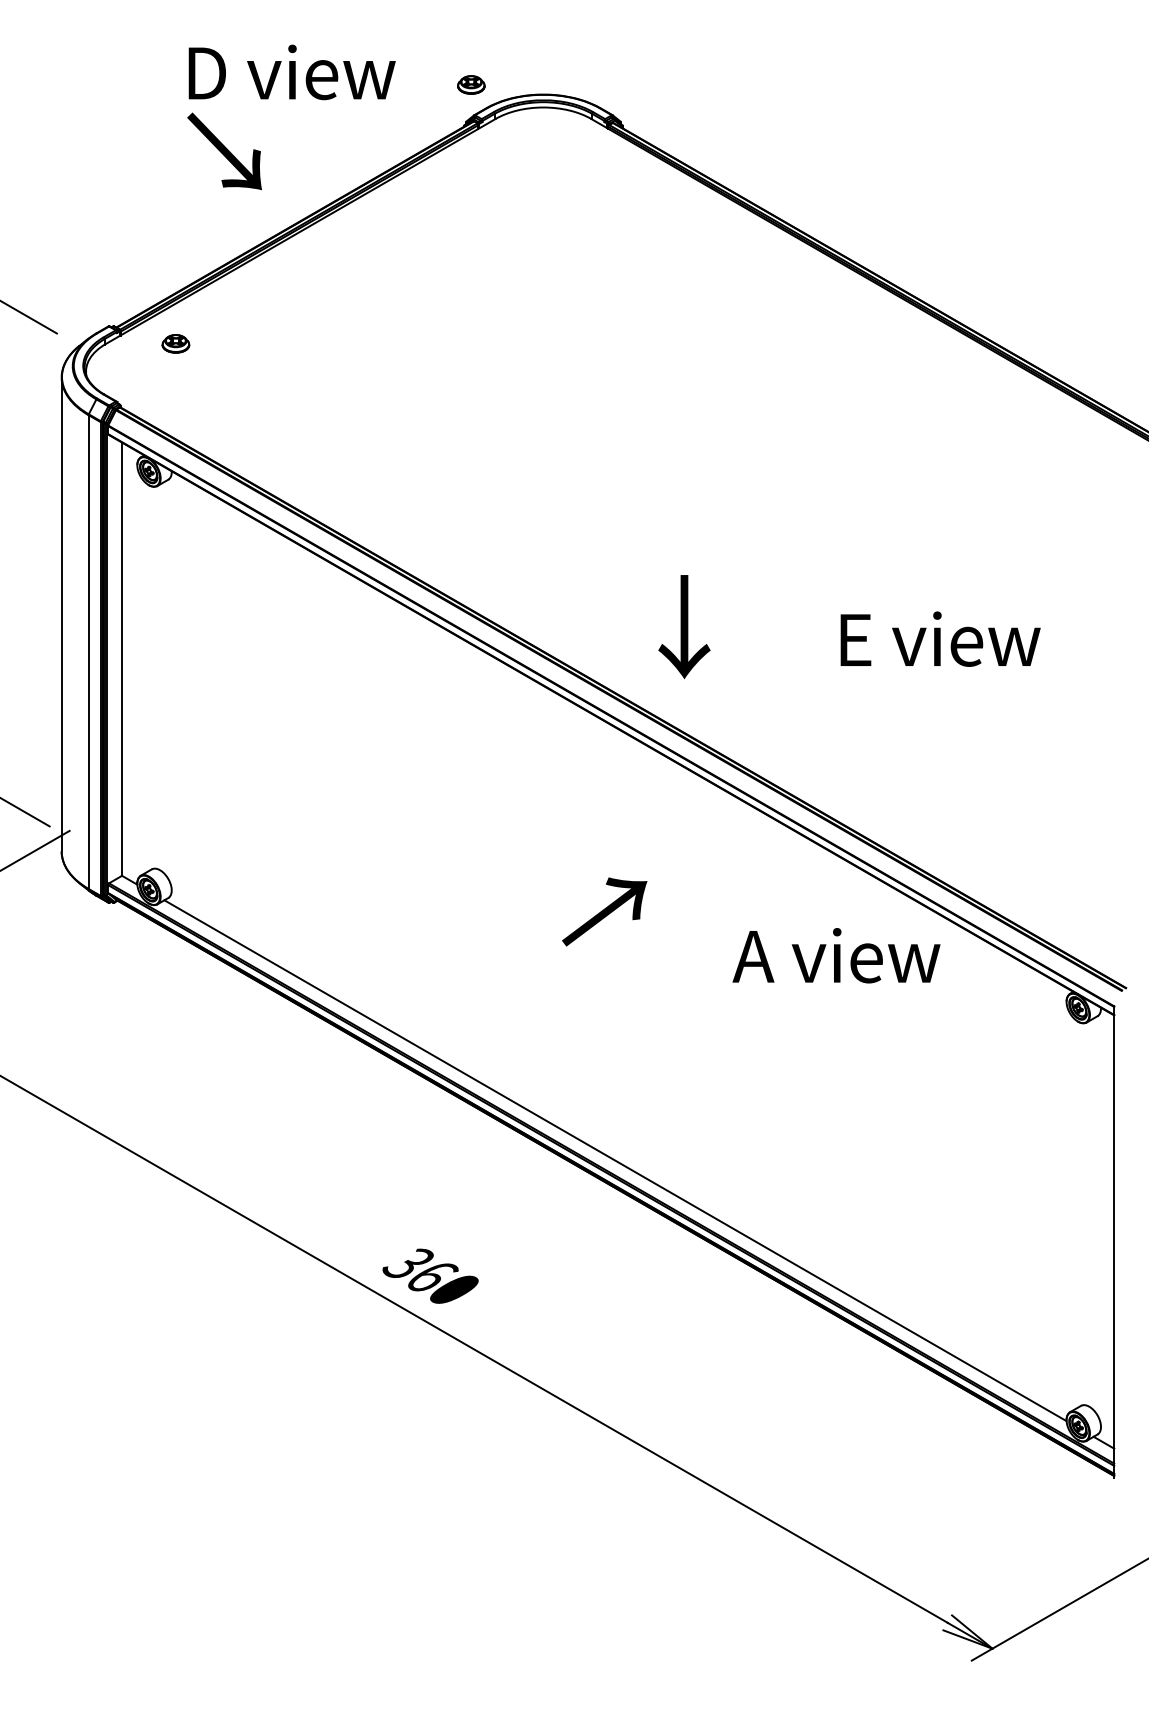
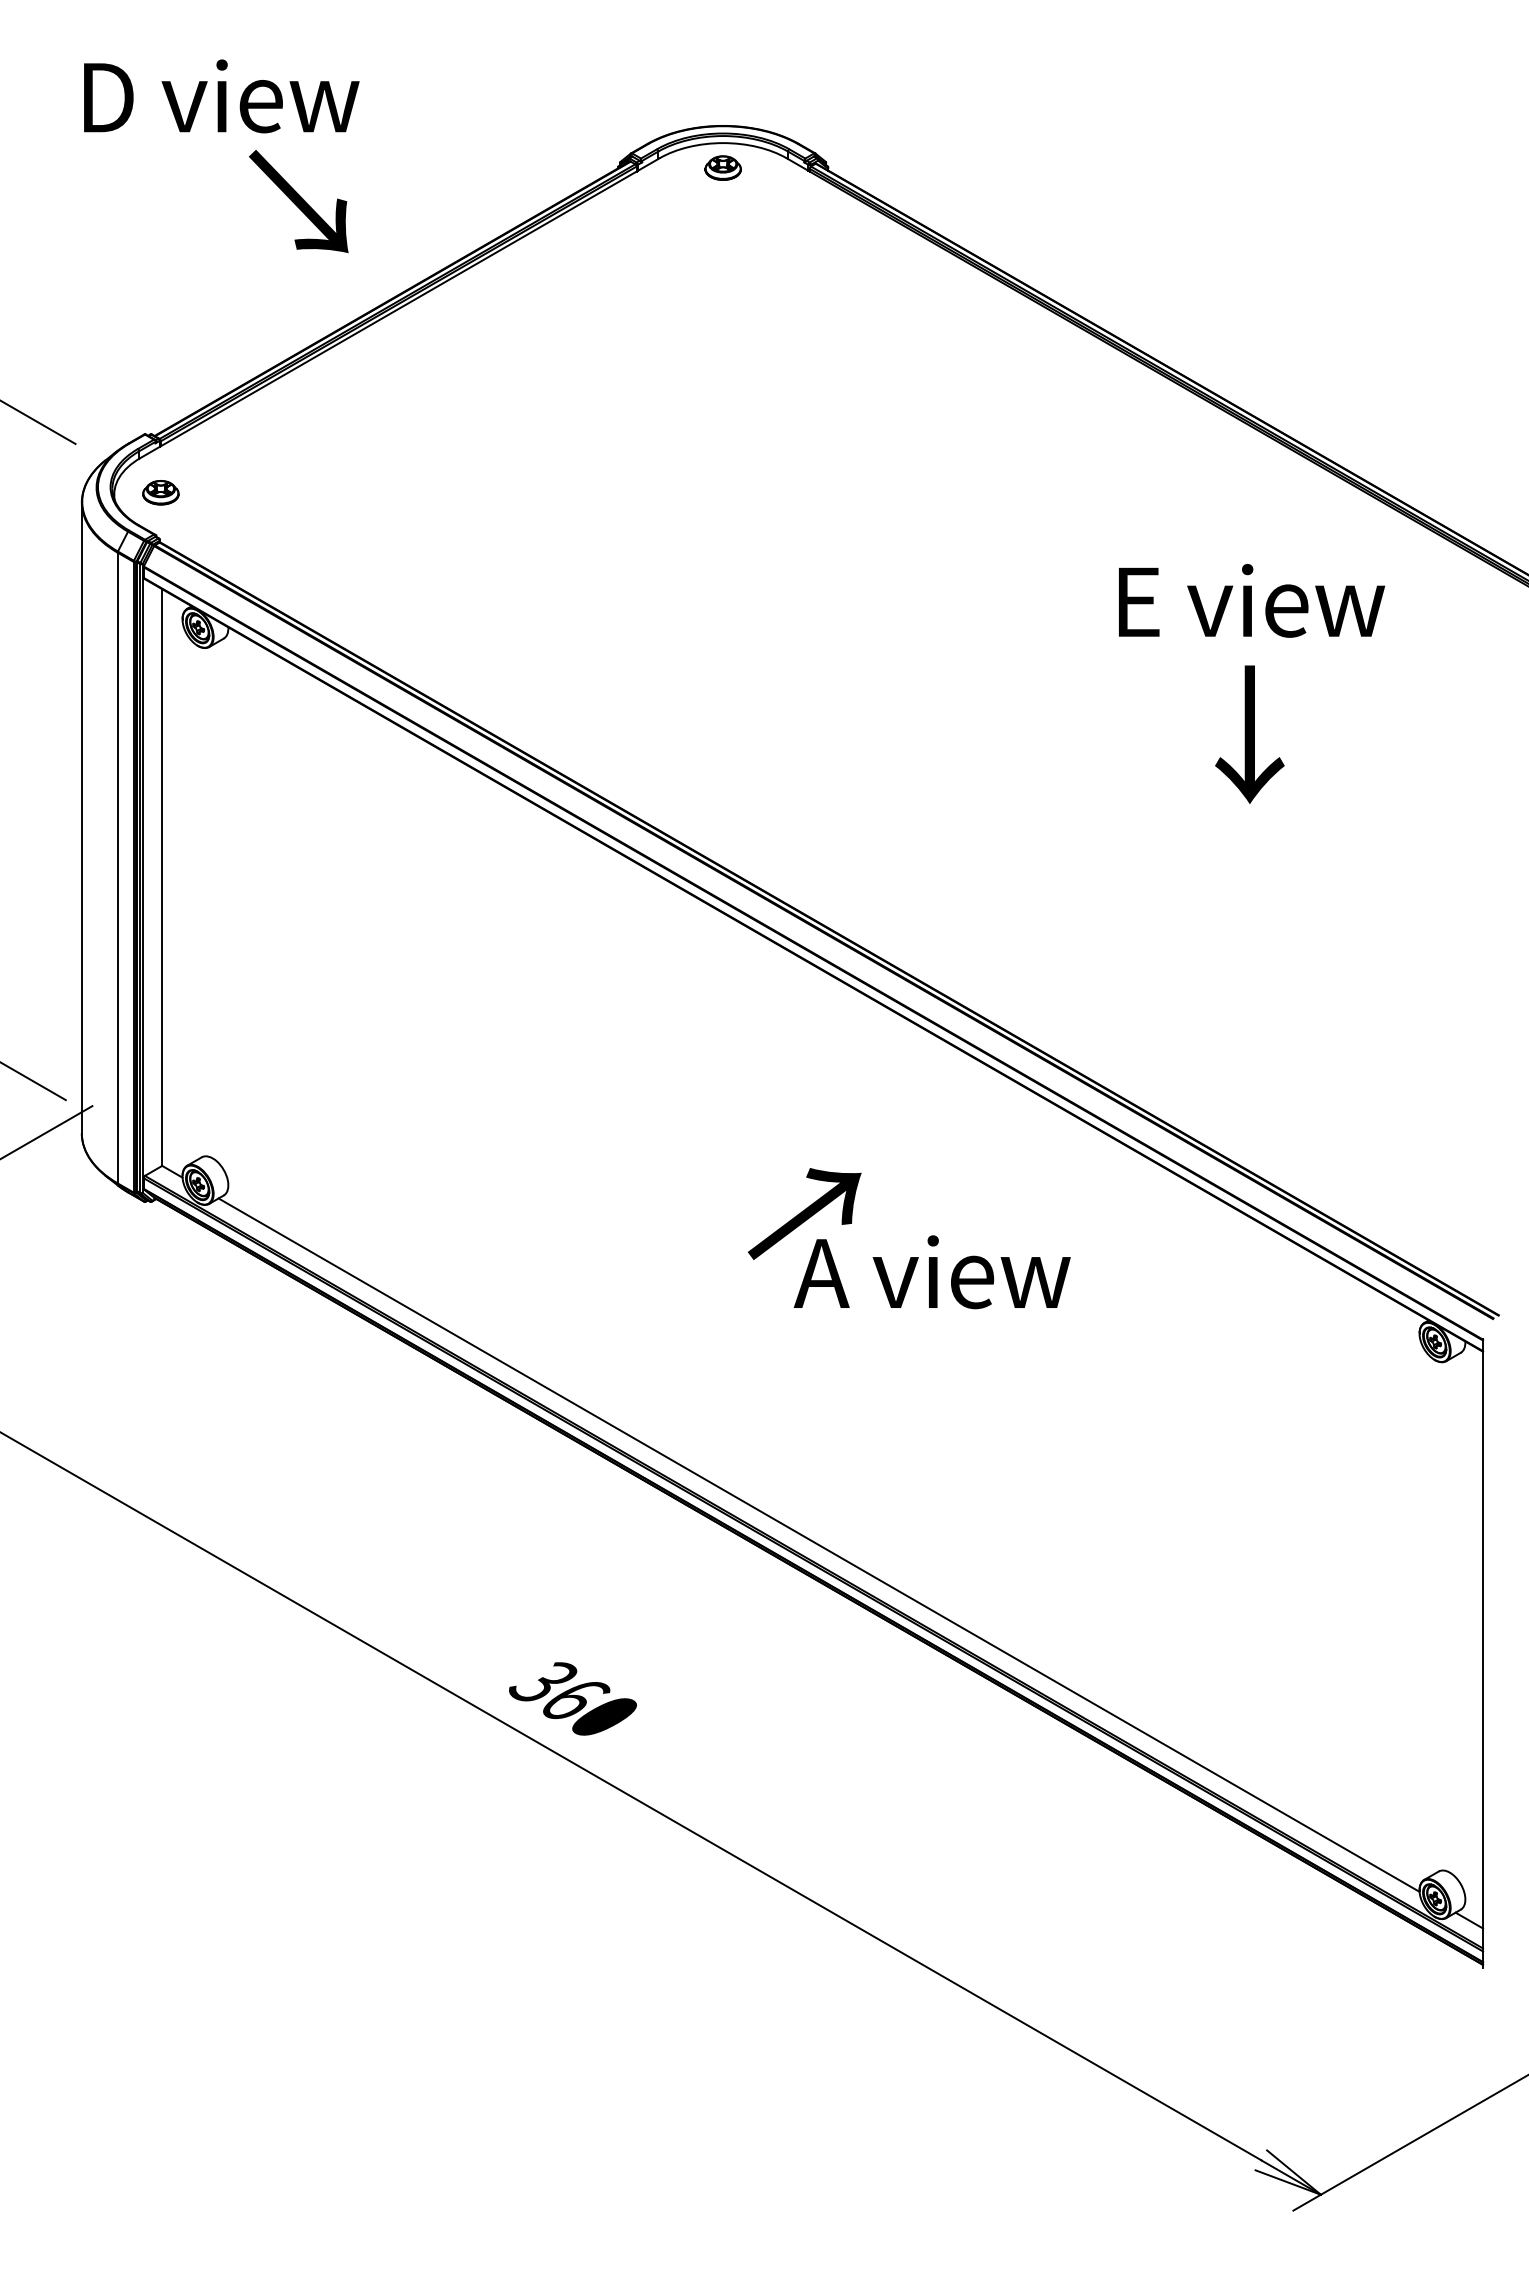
text: (292, 72) -> (221, 96), moved
part: (470, 84) -> (722, 167), moved
part: (175, 343) -> (160, 492), moved
text: (684, 626) -> (1249, 734), moved
text: (941, 638) -> (1252, 600), moved
text: (835, 955) -> (931, 1272), moved

